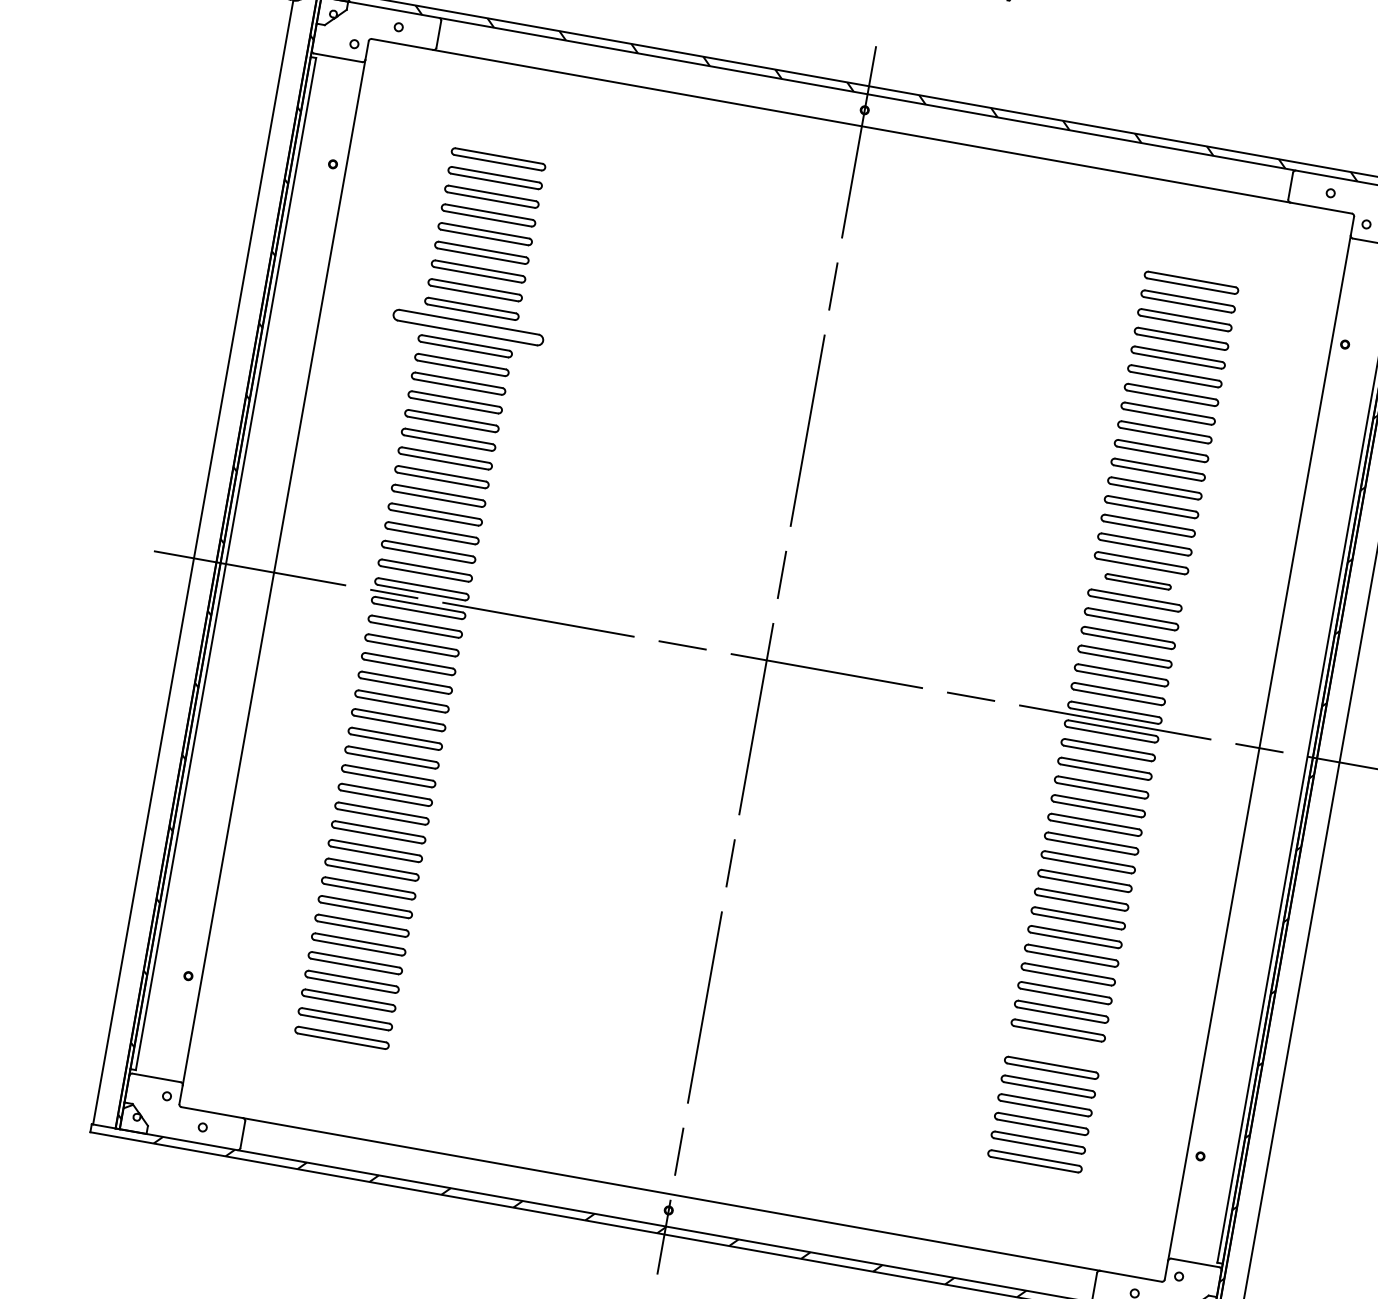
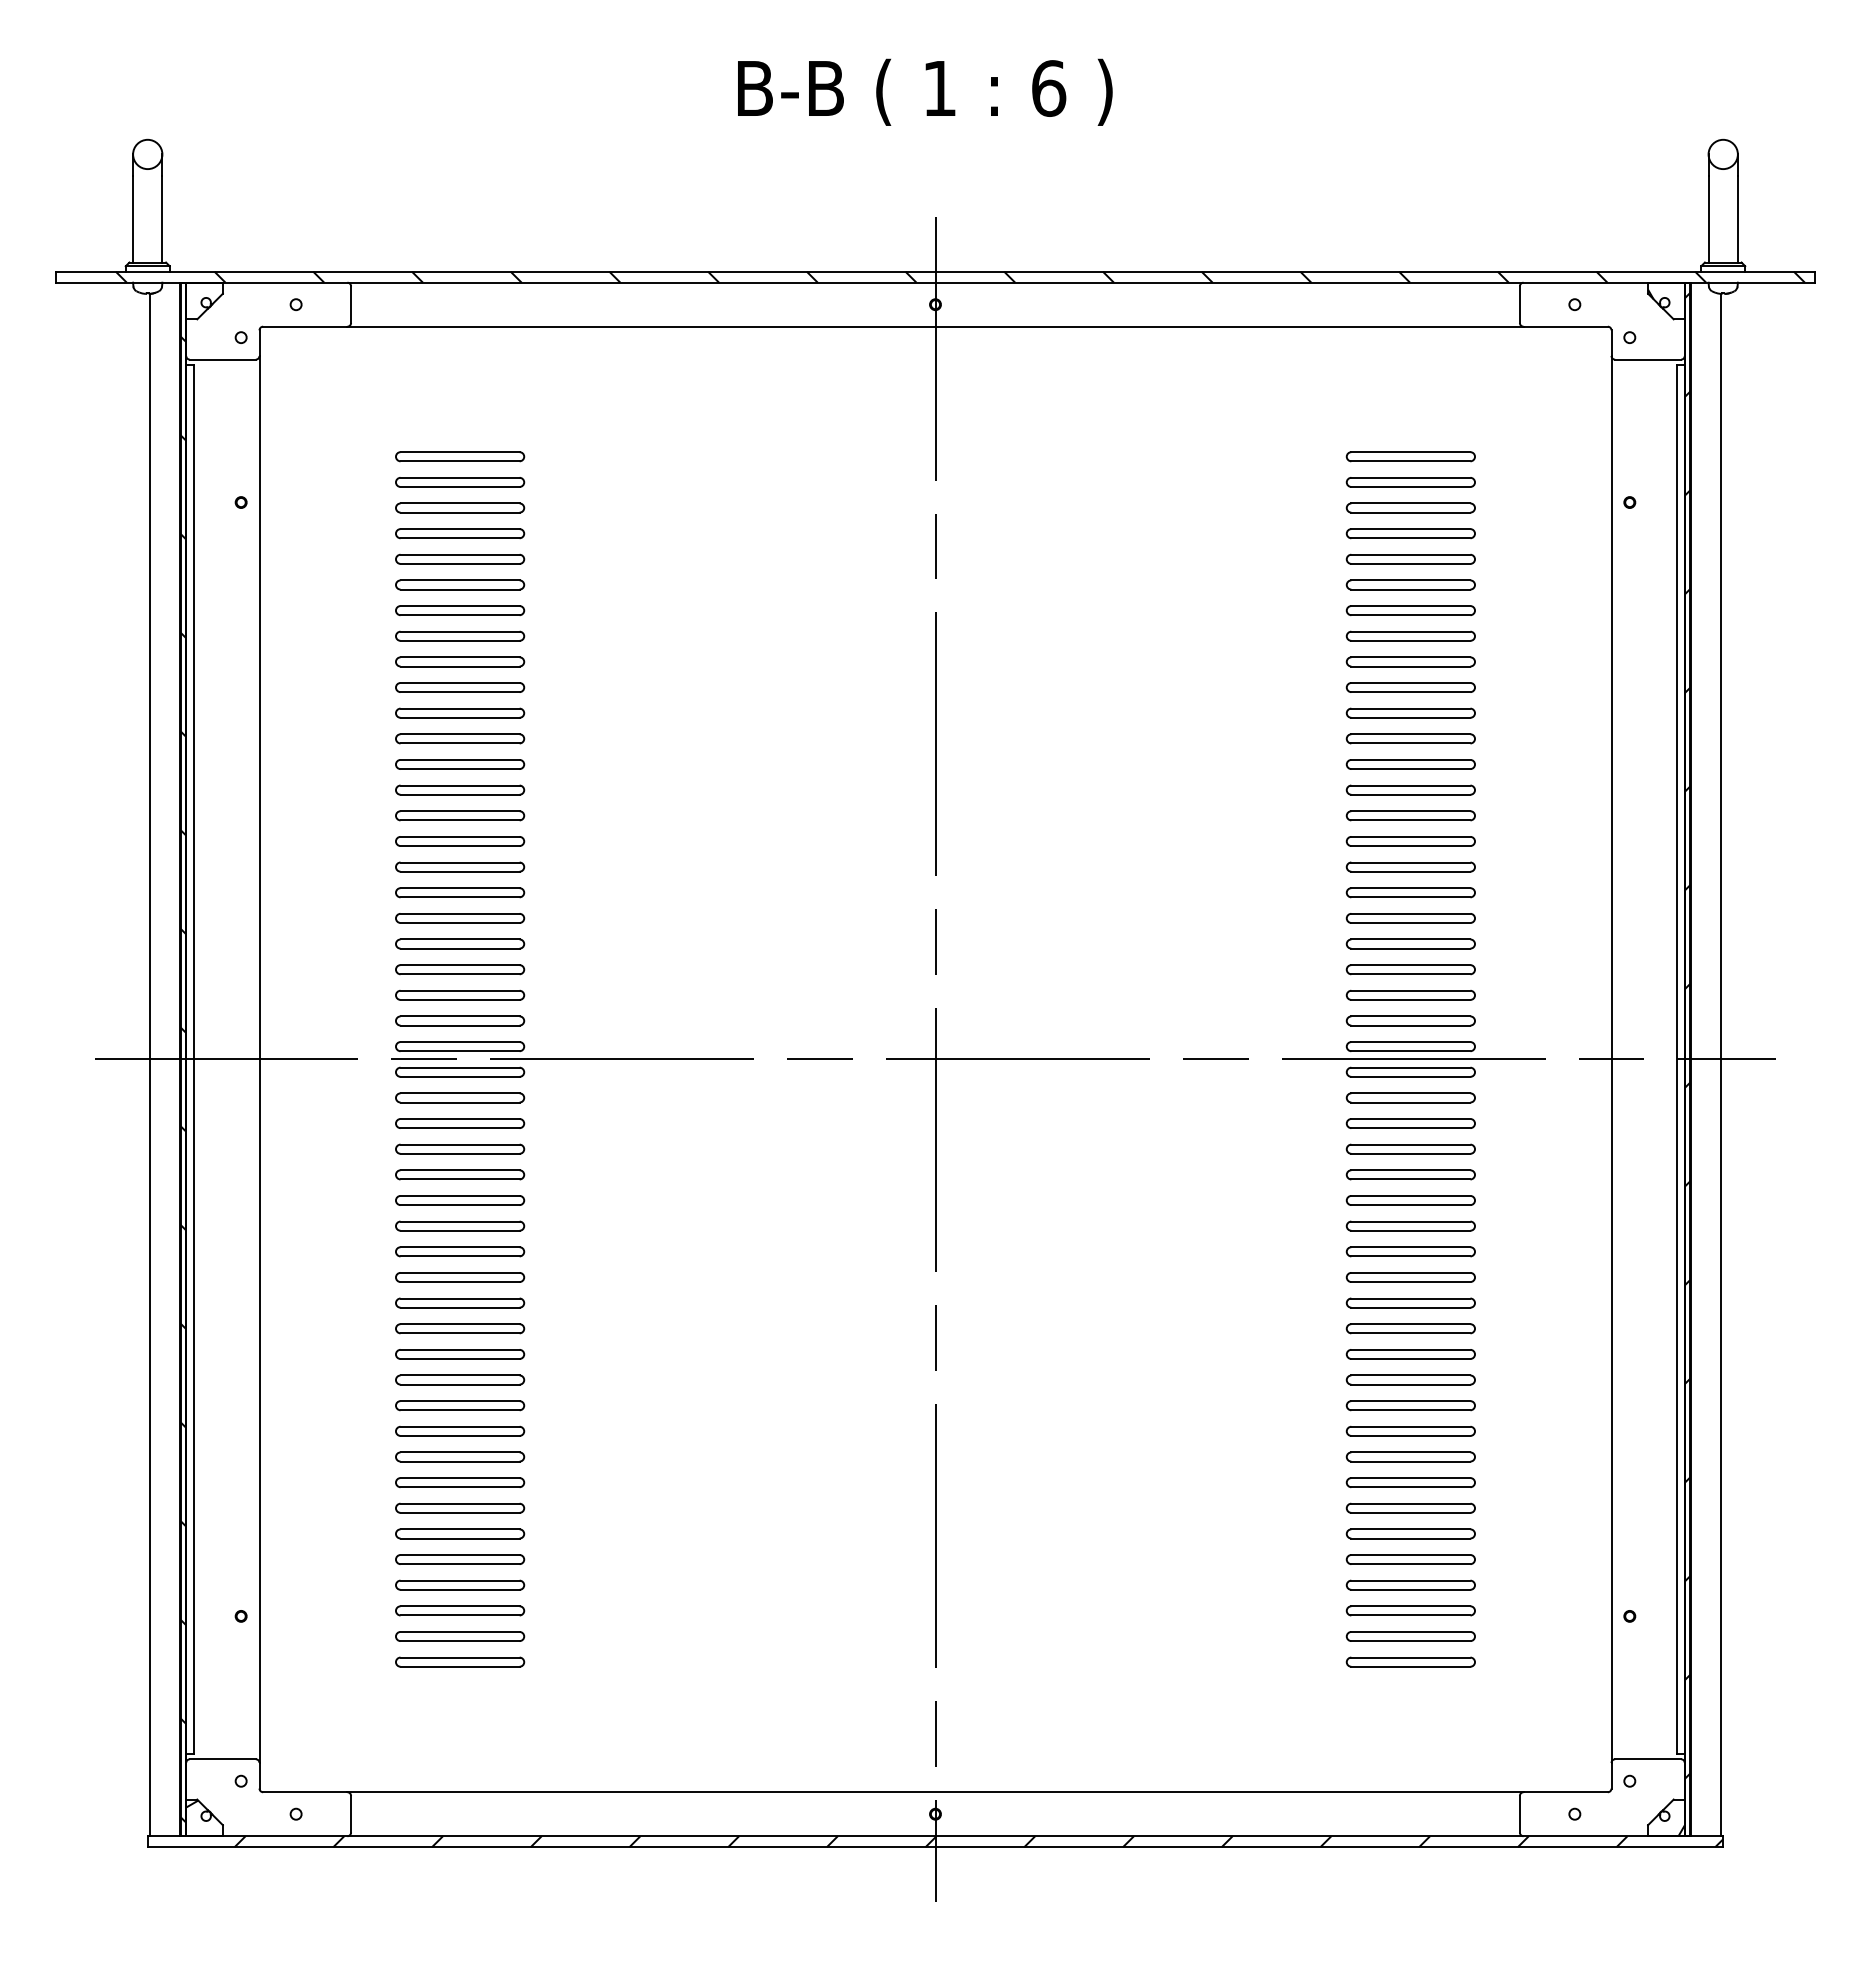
part: (468, 327) -> (460, 687), size x0.62
part: (1138, 581) -> (1410, 866), size x1.43
part: (1054, 1048) -> (1410, 1507), added

